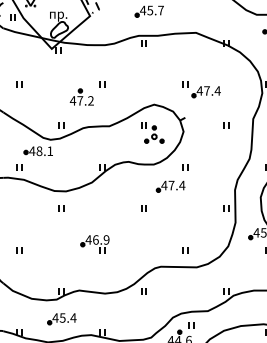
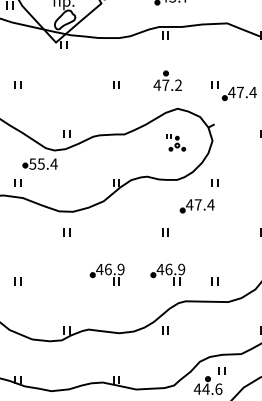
part: (81, 96) -> (167, 80), moved
part: (152, 132) -> (175, 141), size x0.7
text: (41, 151) -> (43, 164), 48.1 -> 55.4
part: (145, 244) -> (167, 274), added
part: (61, 319) -> (67, 364), removed

